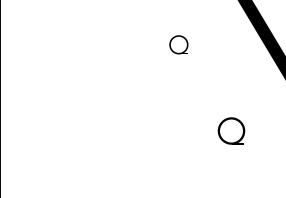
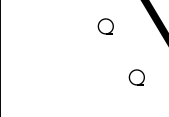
part: (178, 44) -> (105, 26), size x1.43

